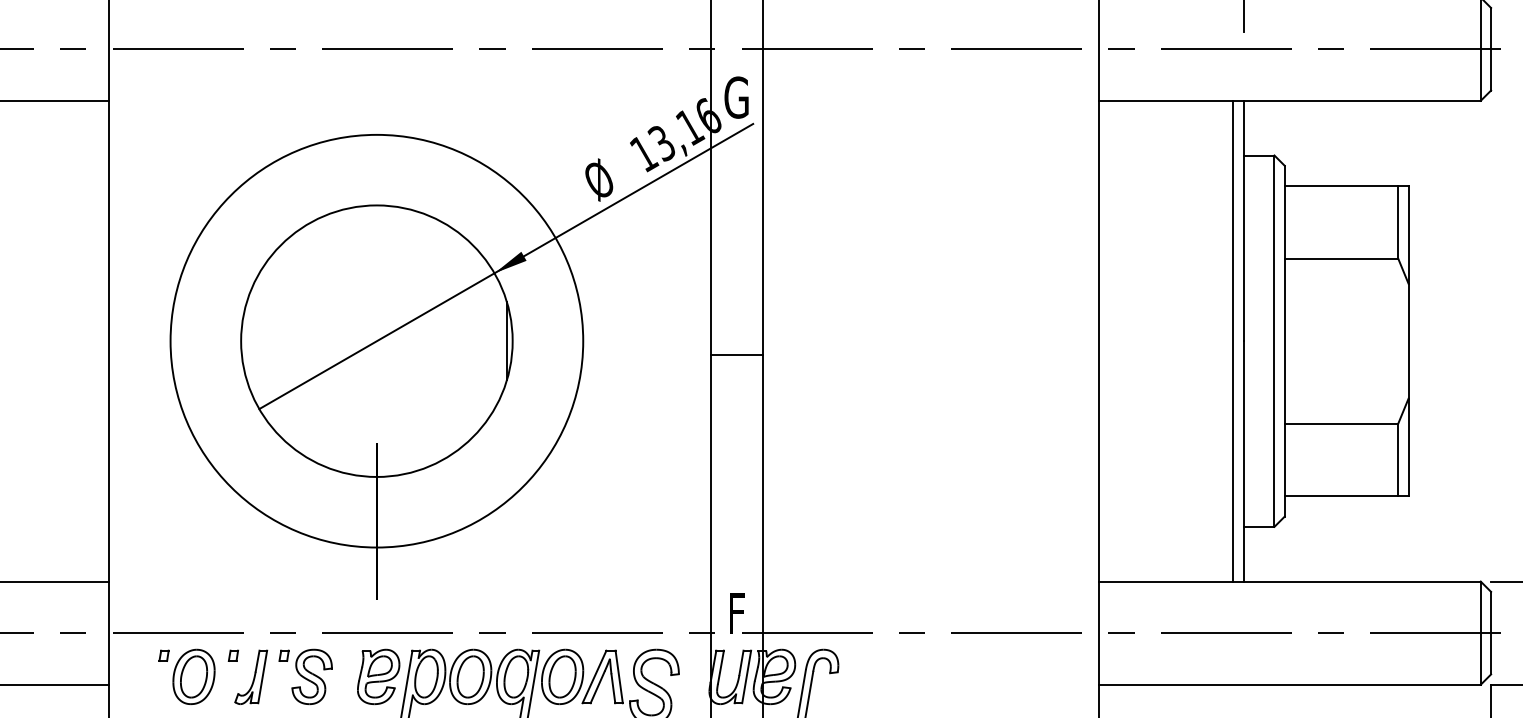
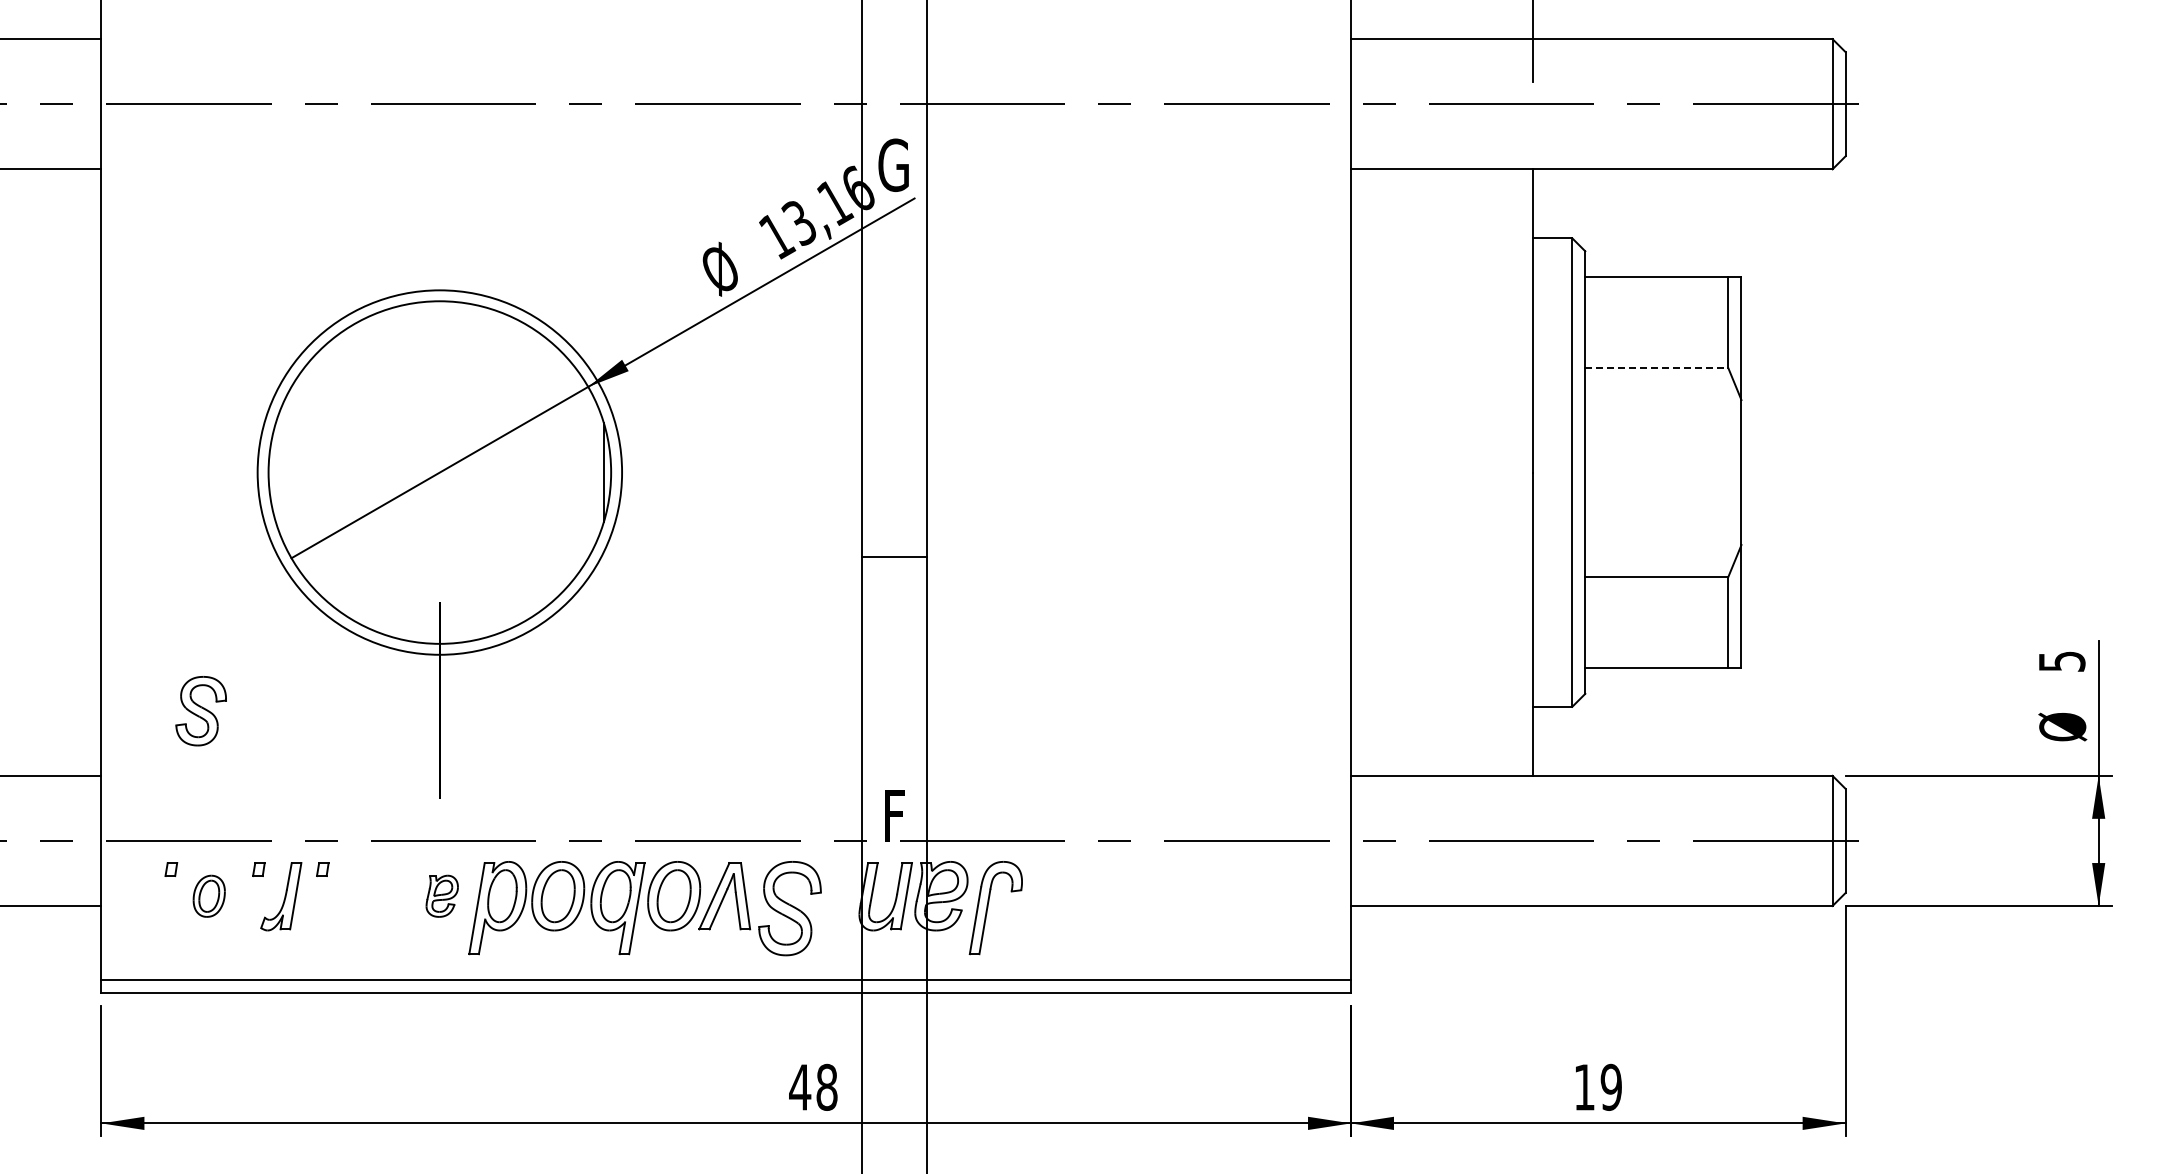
line: (1341, 258) -> (1656, 368), solid -> dashed
circle: (376, 341) -> (439, 472), size x0.7
line: (1233, 341) -> (1520, 472), removed
line: (736, 355) -> (893, 556), moved
part: (194, 677) -> (209, 896), size x0.6
part: (311, 677) -> (200, 711), moved
part: (378, 677) -> (442, 896), size x0.6

